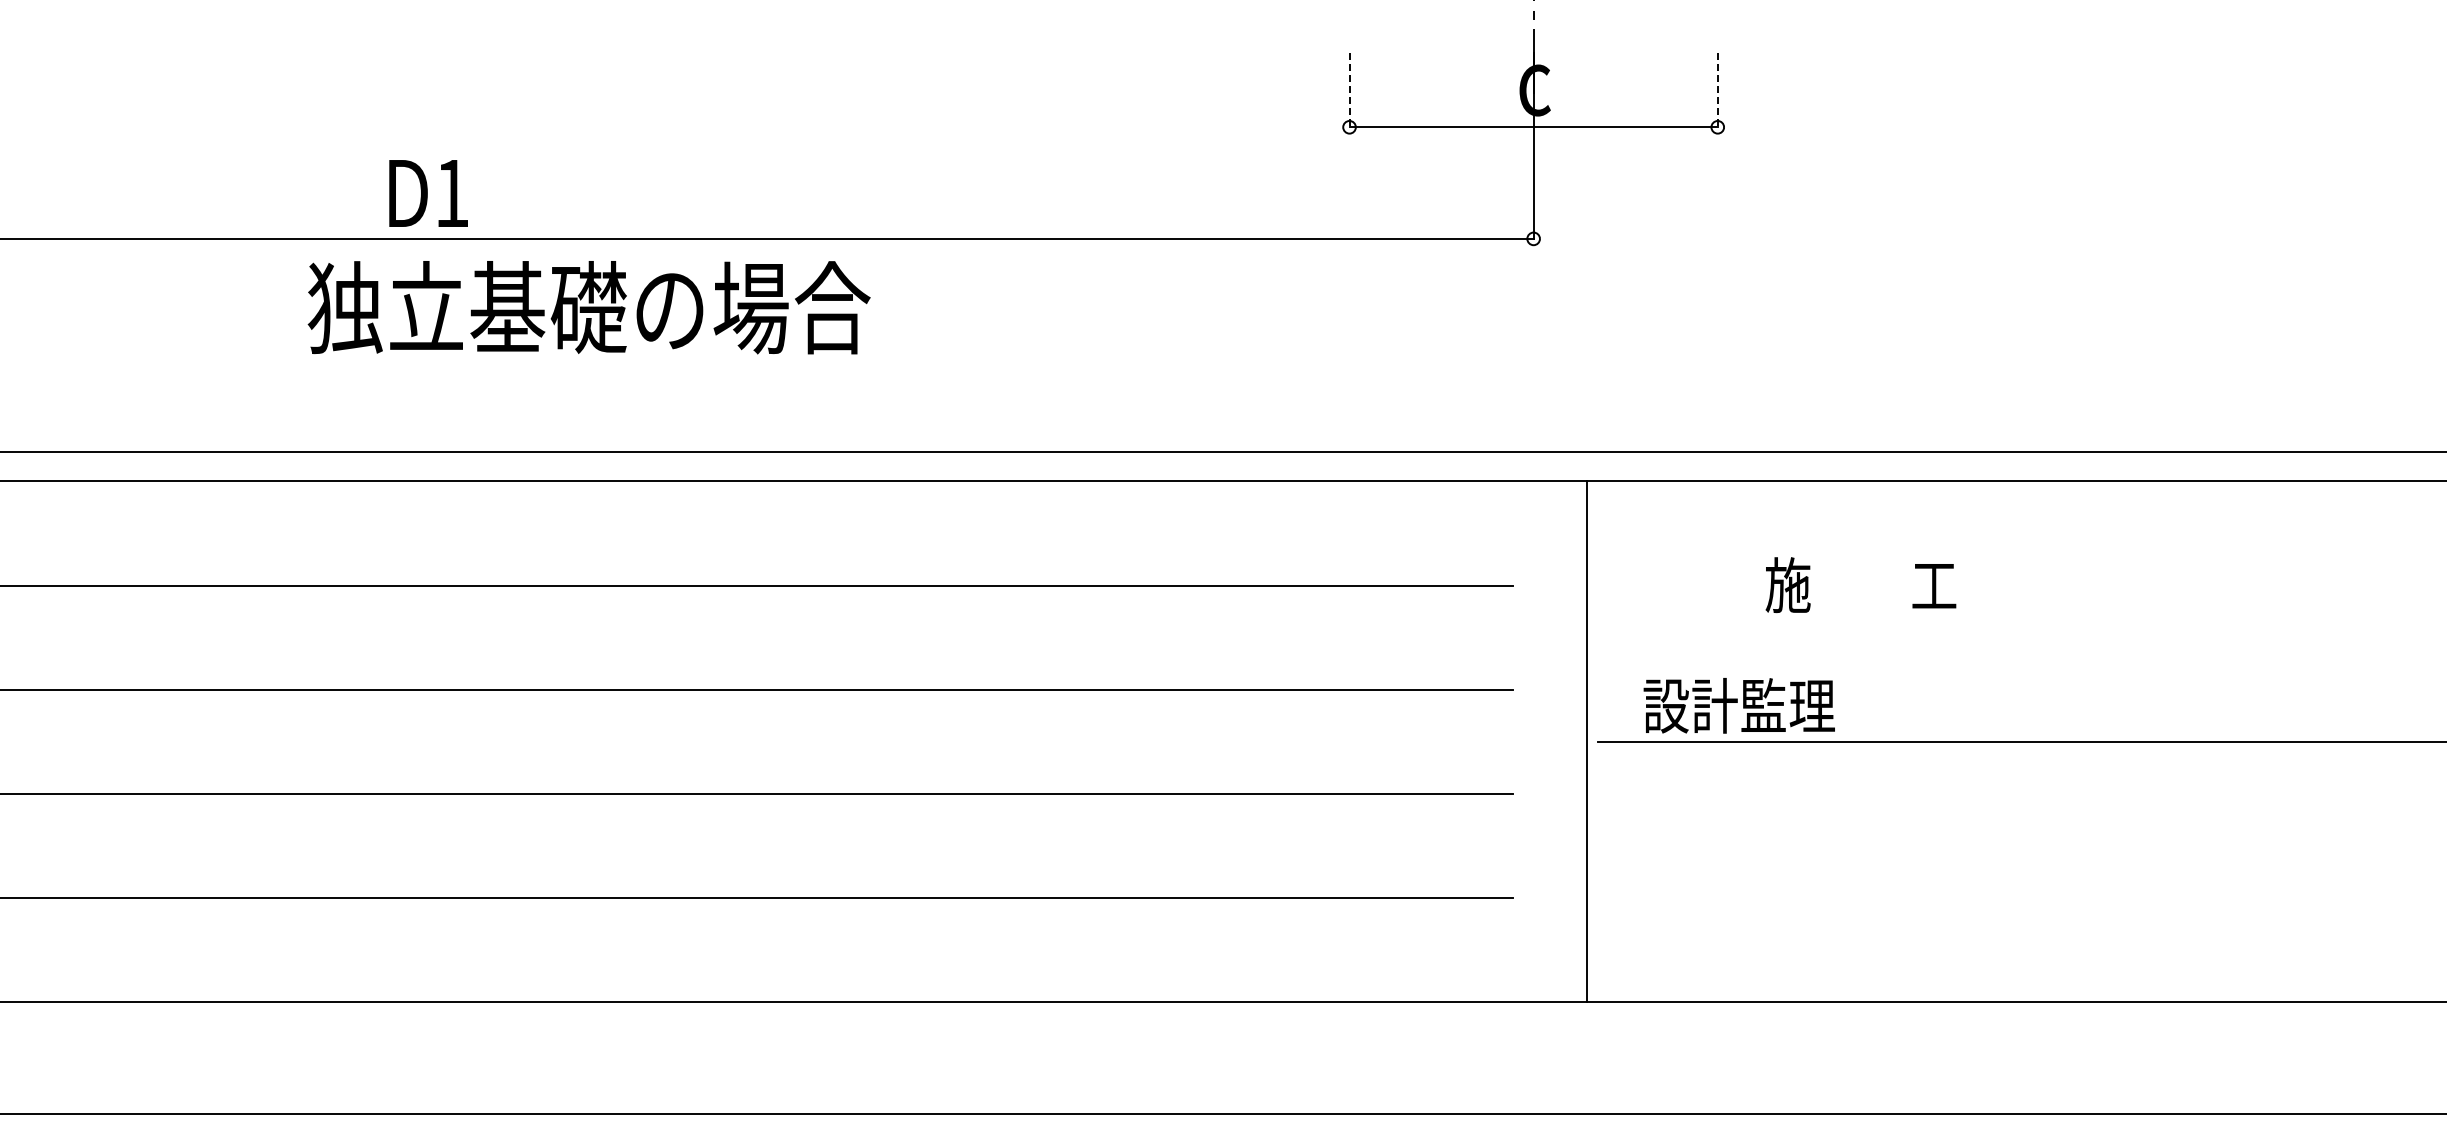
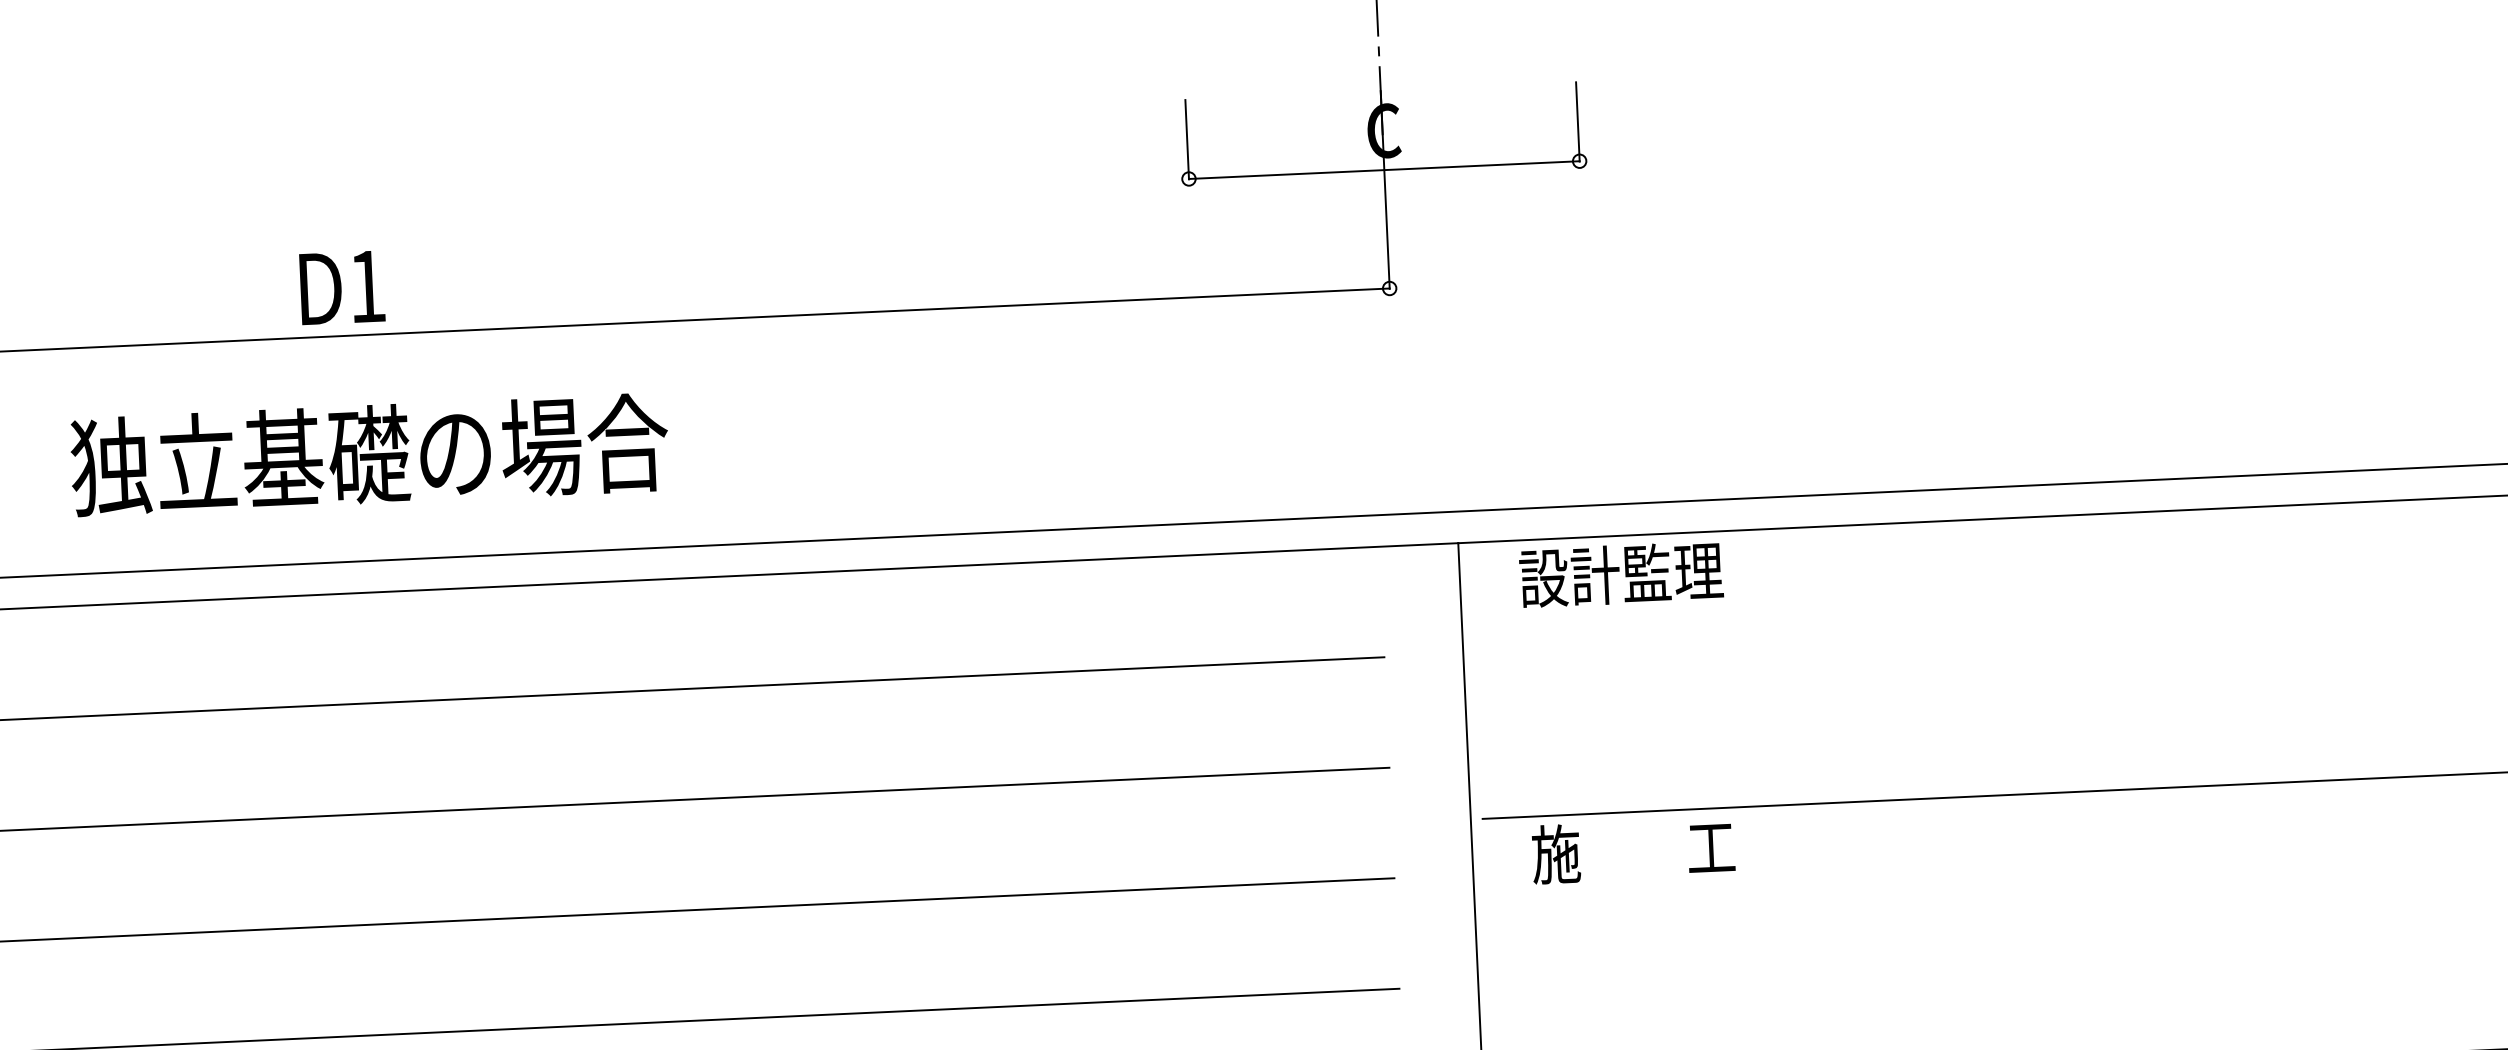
line: (1349, 90) -> (1187, 139), dashed -> solid
line: (1717, 90) -> (1577, 122), dashed -> solid
text: (428, 193) -> (342, 287), moved
text: (588, 307) -> (368, 454), moved
text: (1860, 584) -> (1632, 850), moved
text: (1738, 705) -> (1620, 574), moved

